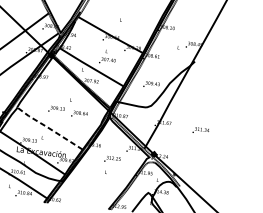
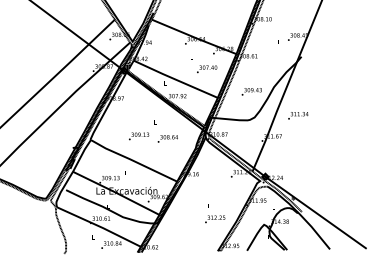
text: (107, 61) -> (207, 69), moved
line: (48, 128) -> (132, 160), dashed -> solid
text: (201, 130) -> (298, 115), moved
text: (112, 159) -> (215, 219), moved

